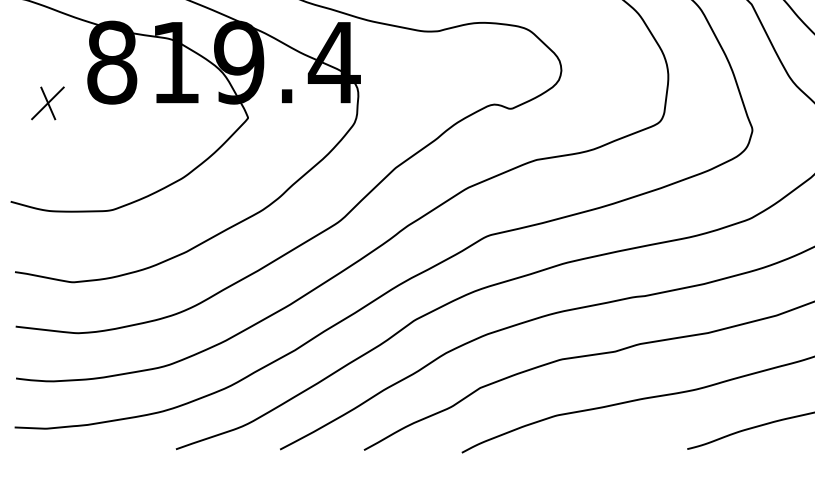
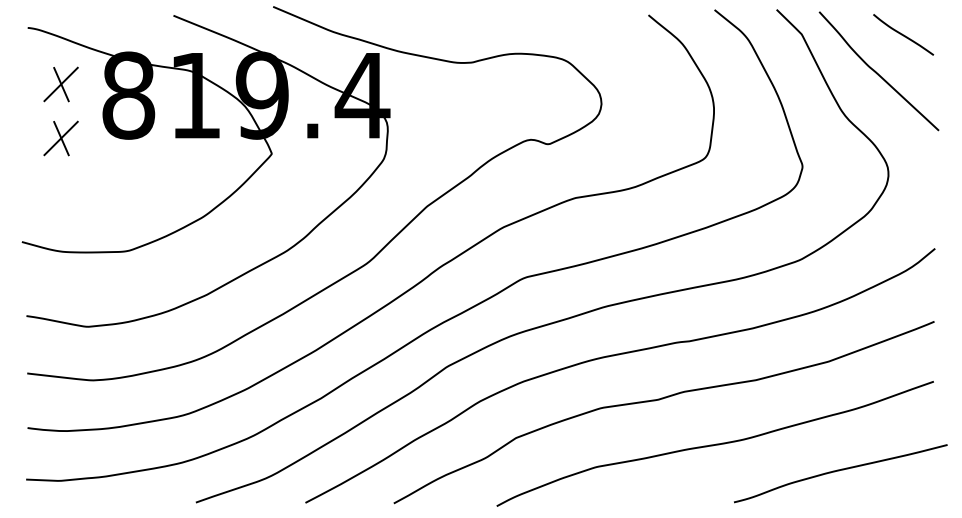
part: (47, 52) -> (60, 84), added

